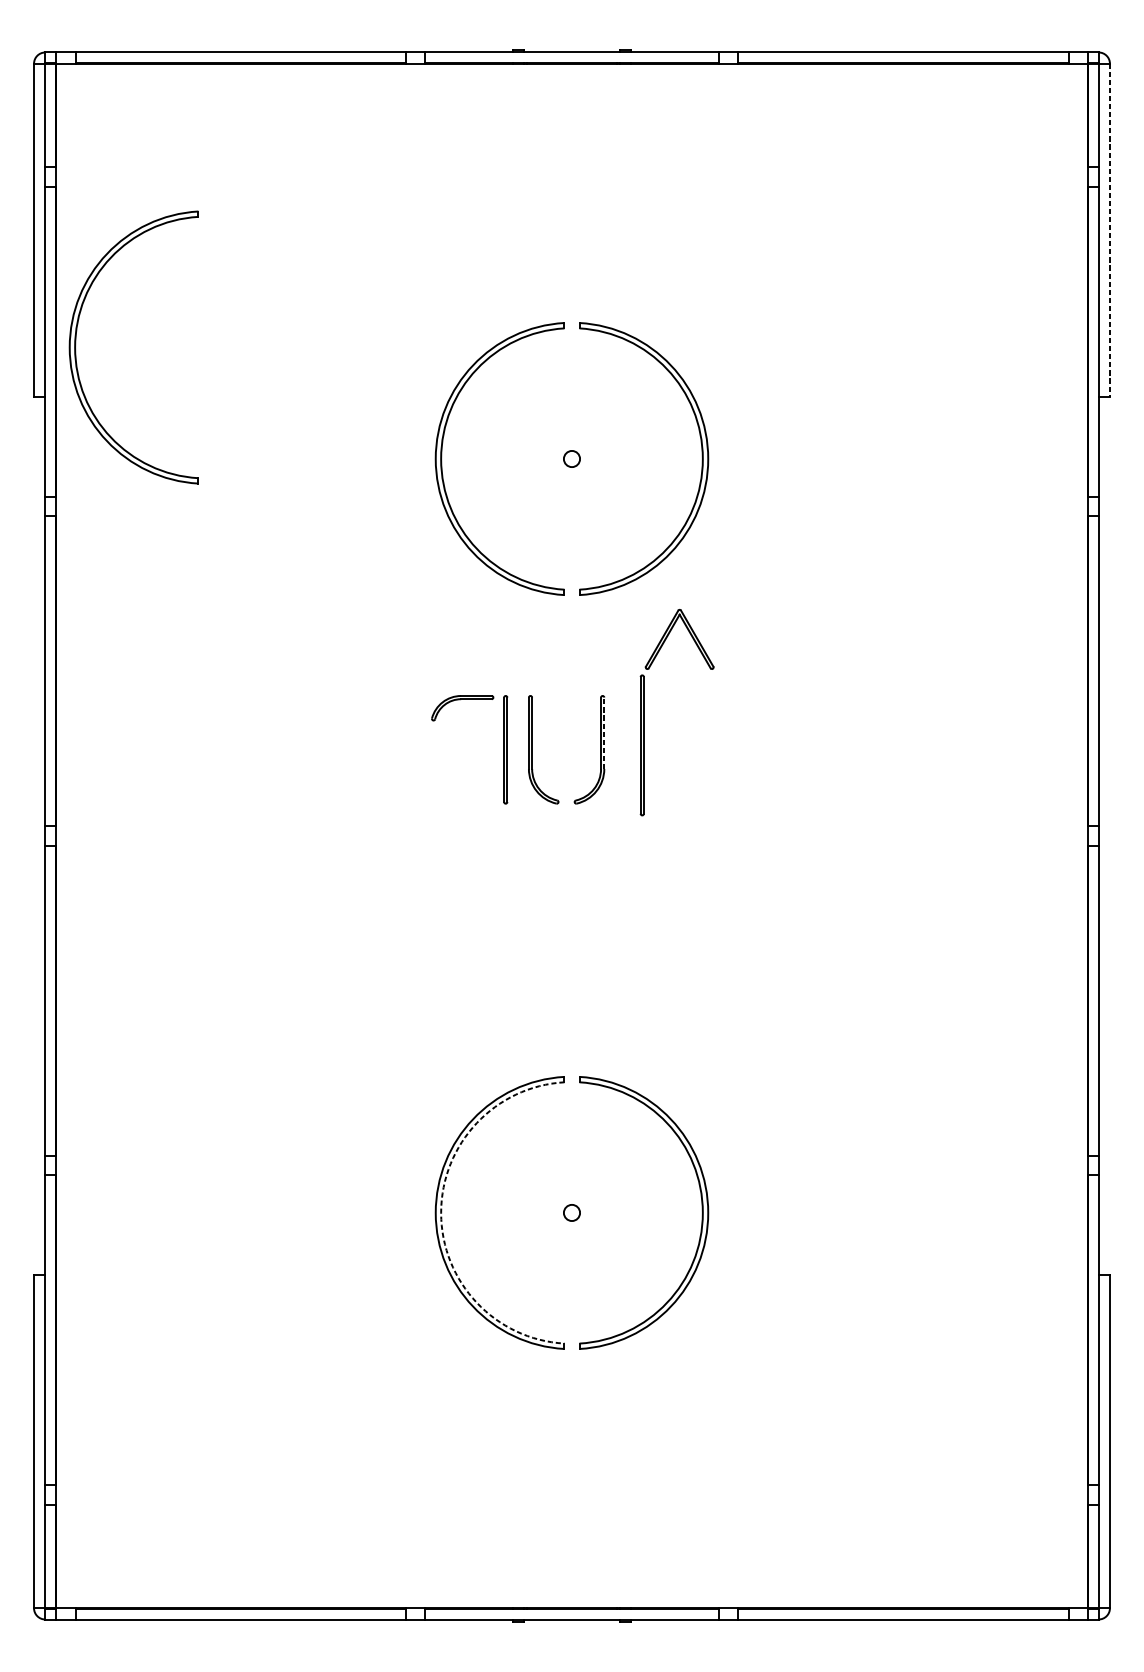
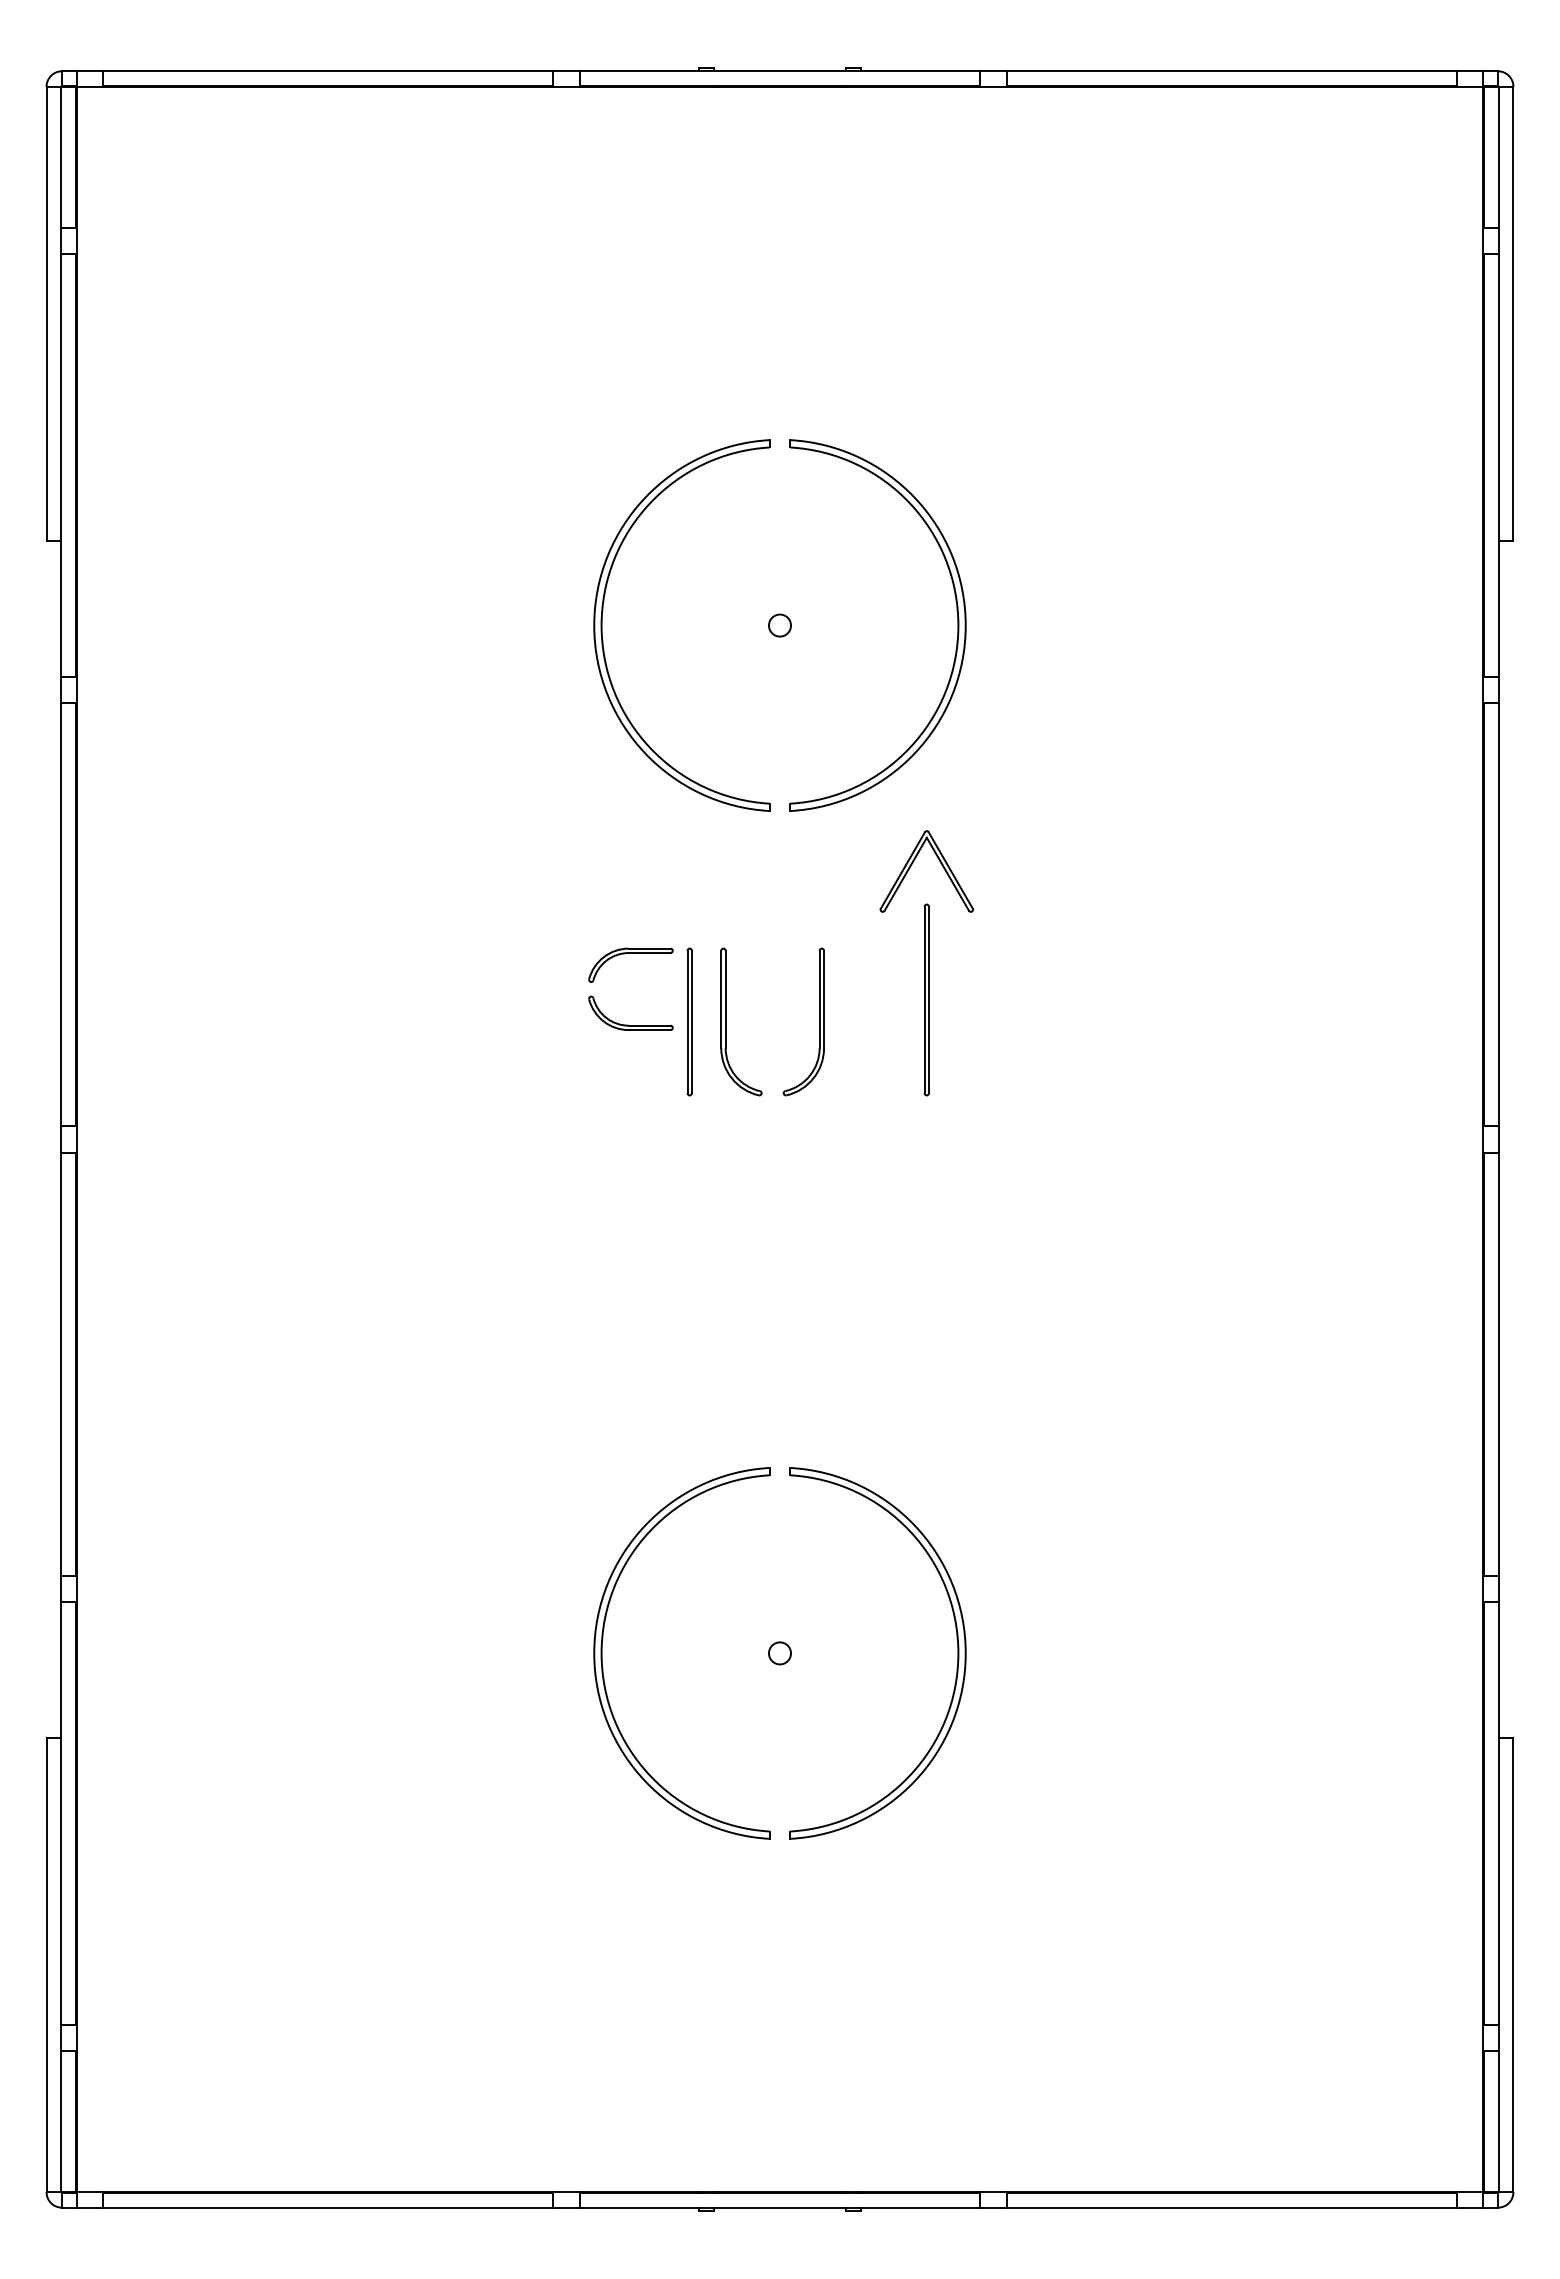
line: (1110, 230) -> (1513, 314), dashed -> solid
part: (75, 347) -> (103, 473), removed
line: (604, 733) -> (824, 999), dashed -> solid
part: (642, 745) -> (926, 999), moved
part: (460, 751) -> (628, 1024), added
arc: (441, 1213) -> (601, 1653), dashed -> solid

